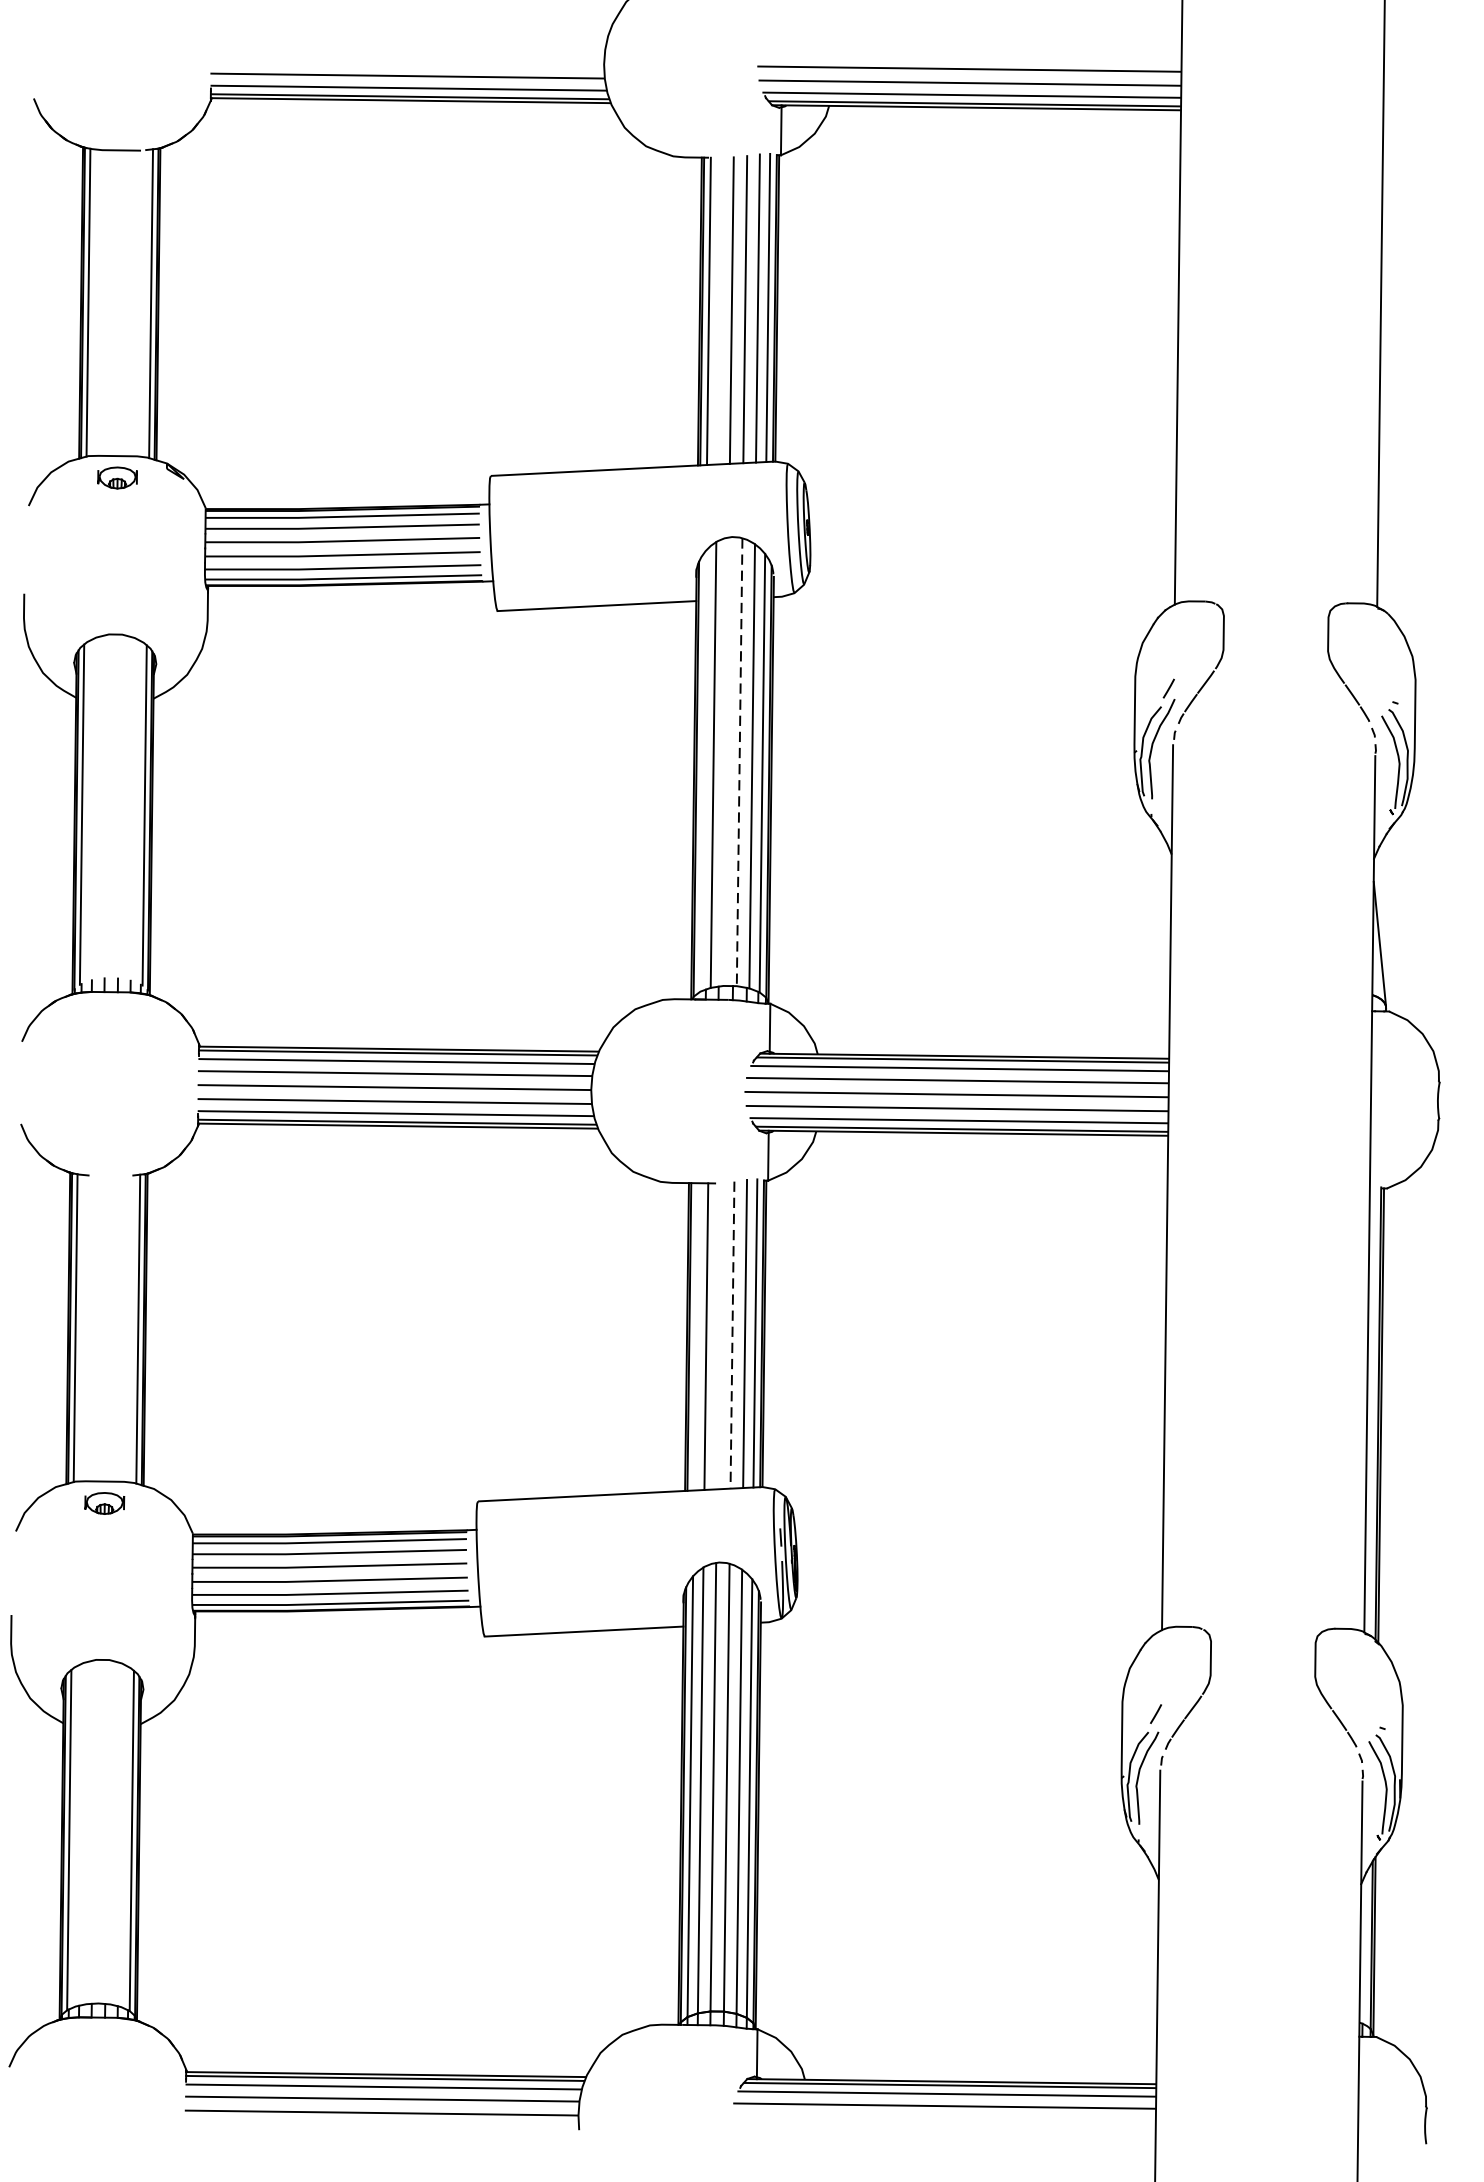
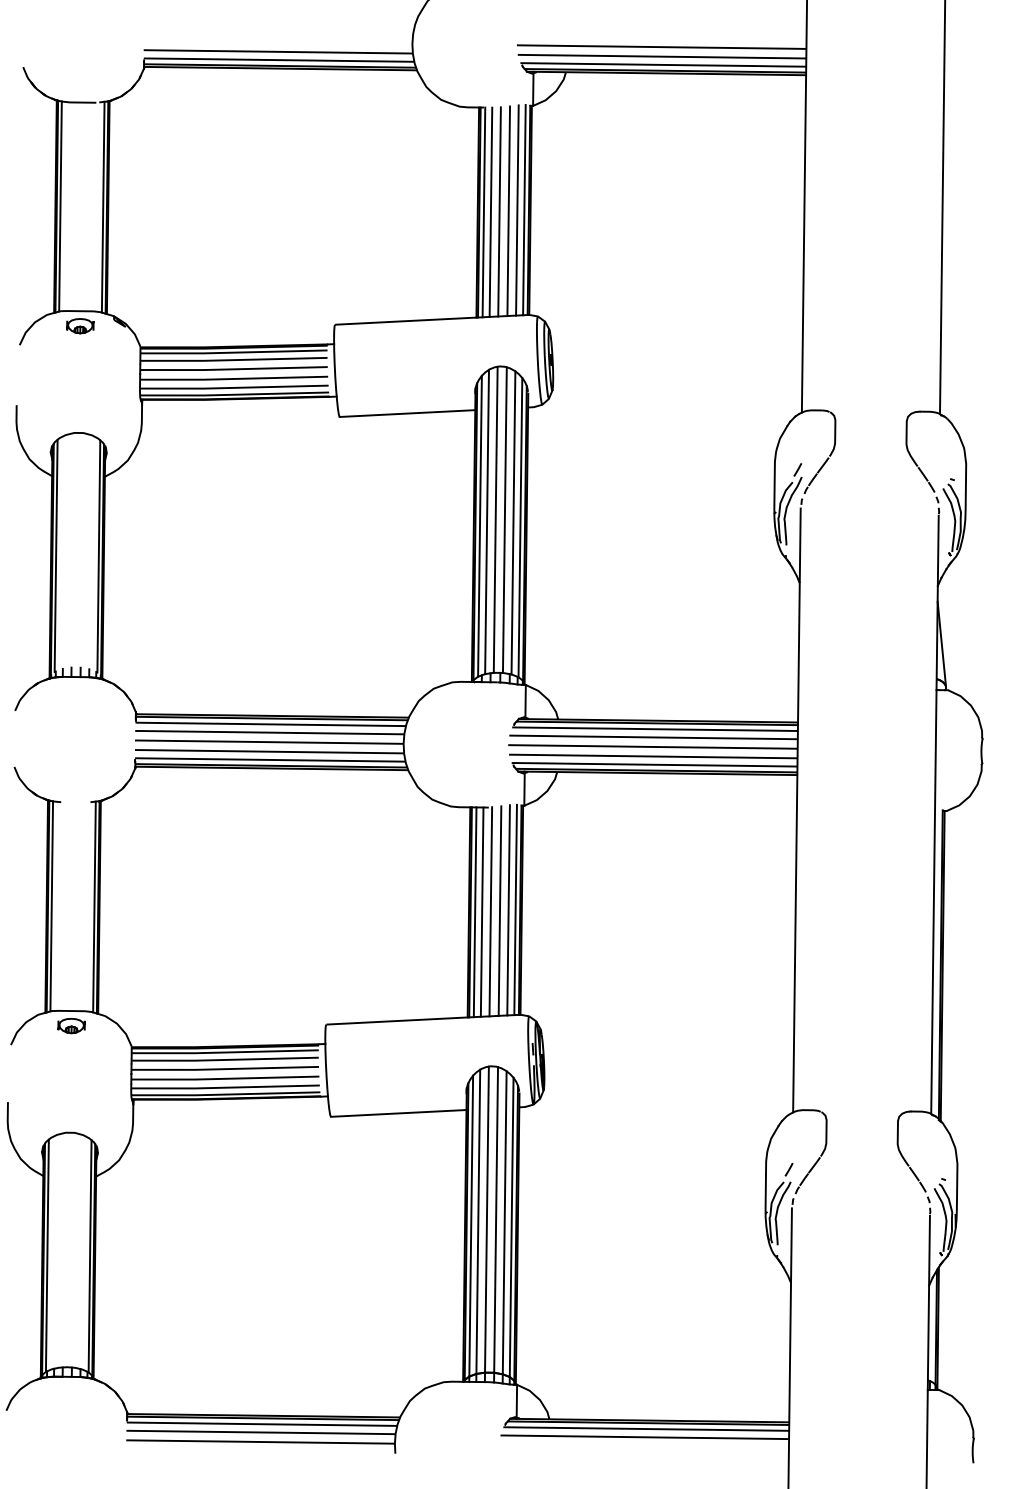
line: (718, 309) -> (490, 211), added
line: (725, 761) -> (495, 519), added
line: (739, 762) -> (504, 520), dashed -> solid
line: (702, 770) -> (479, 525), added
line: (718, 1335) -> (490, 911), added
line: (733, 1335) -> (500, 911), dashed -> solid
line: (695, 1337) -> (474, 912), added

